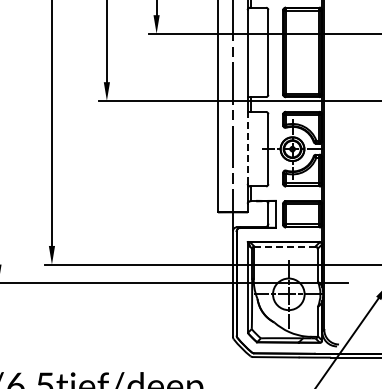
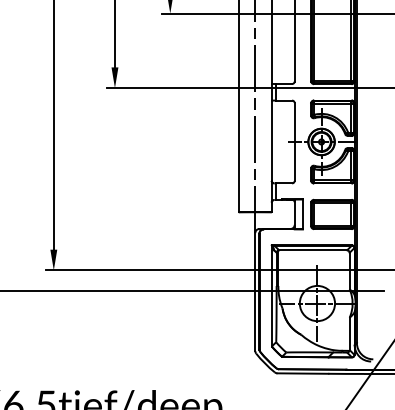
line: (247, 147) -> (271, 140), dashed -> solid
line: (284, 246) -> (312, 250), dashed -> solid

